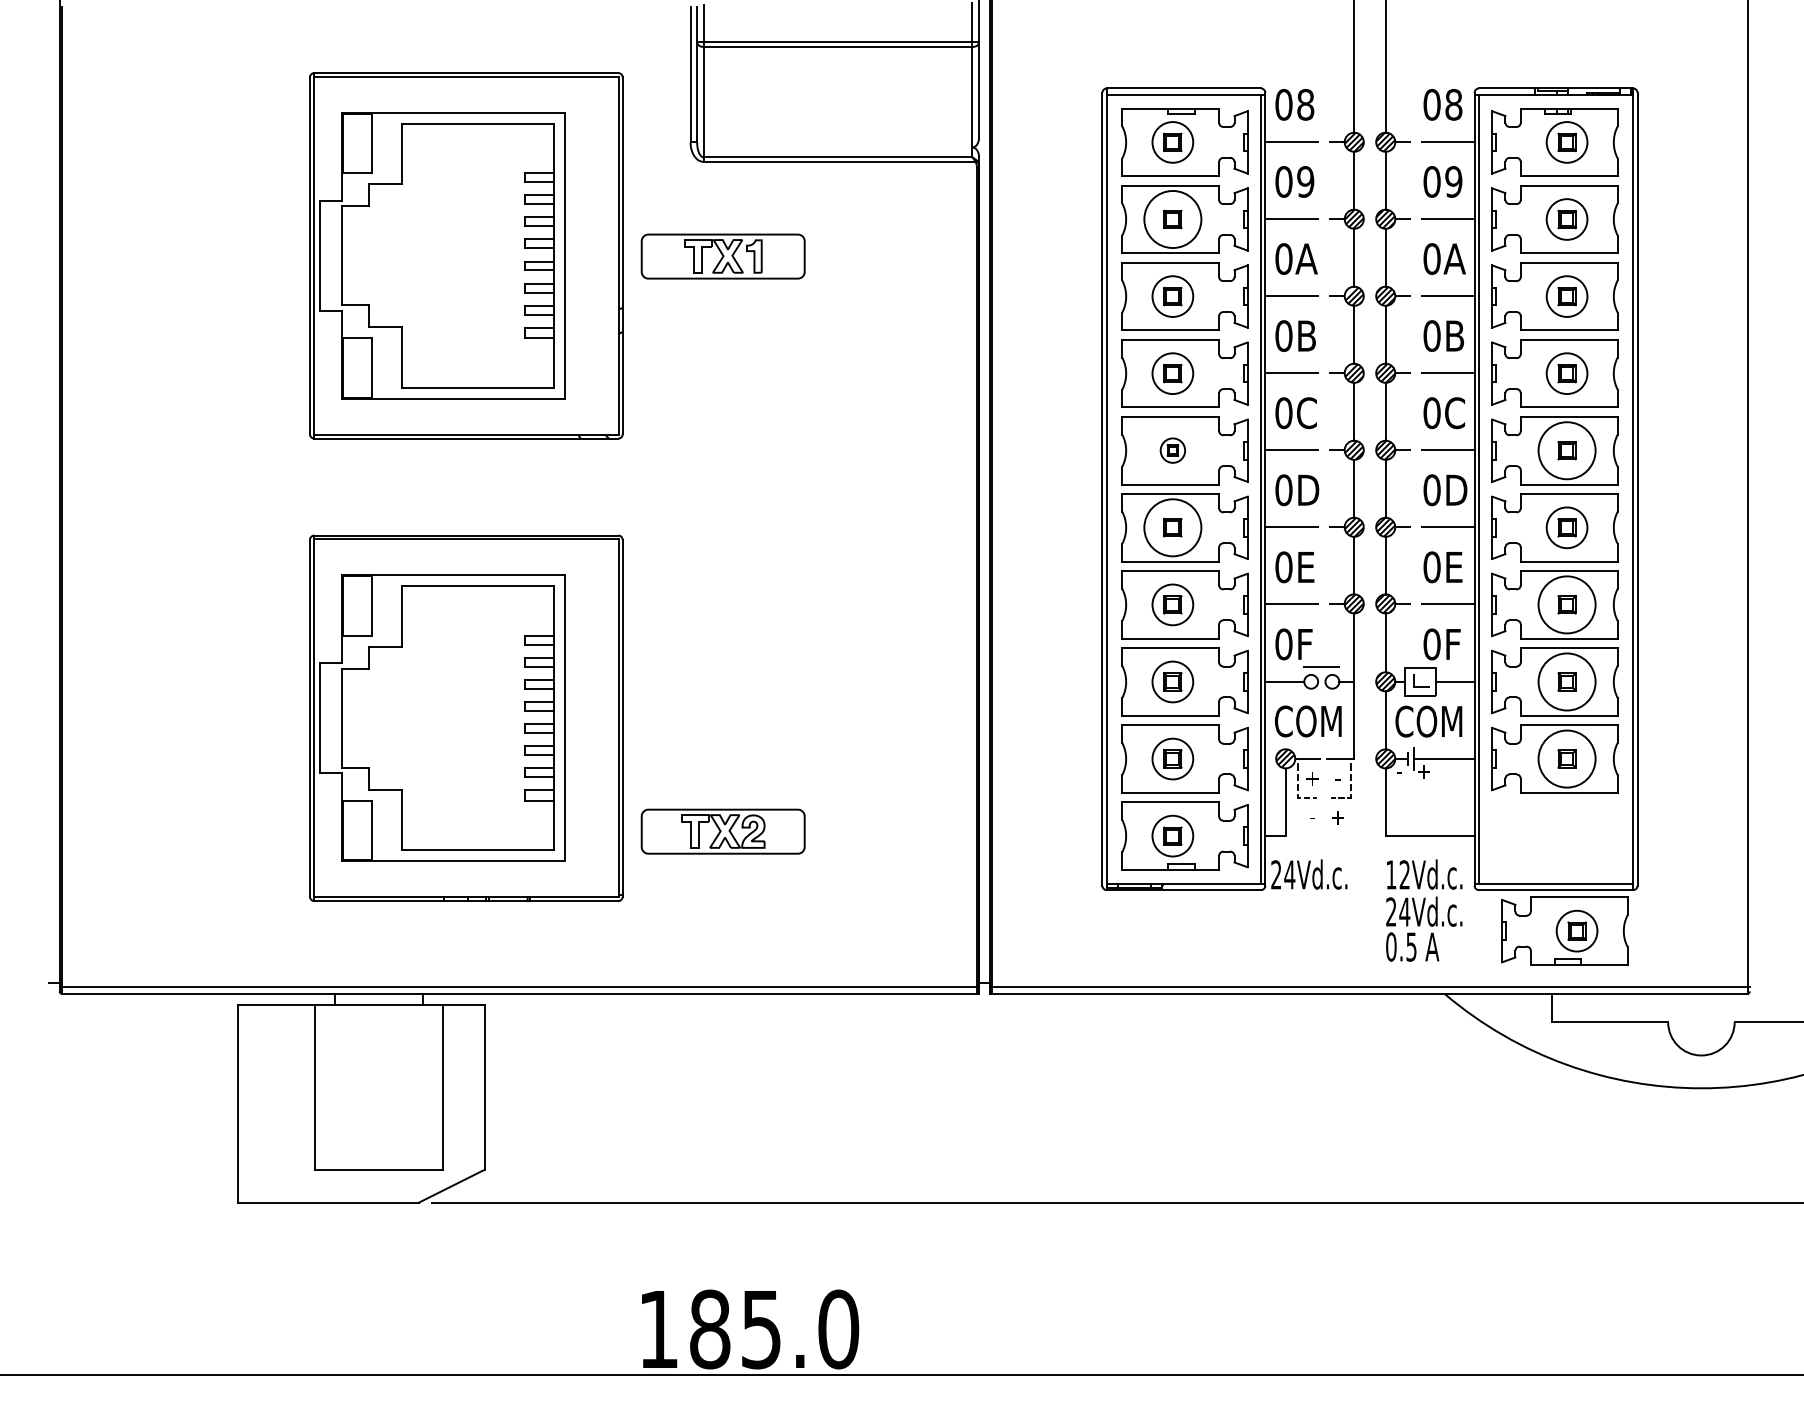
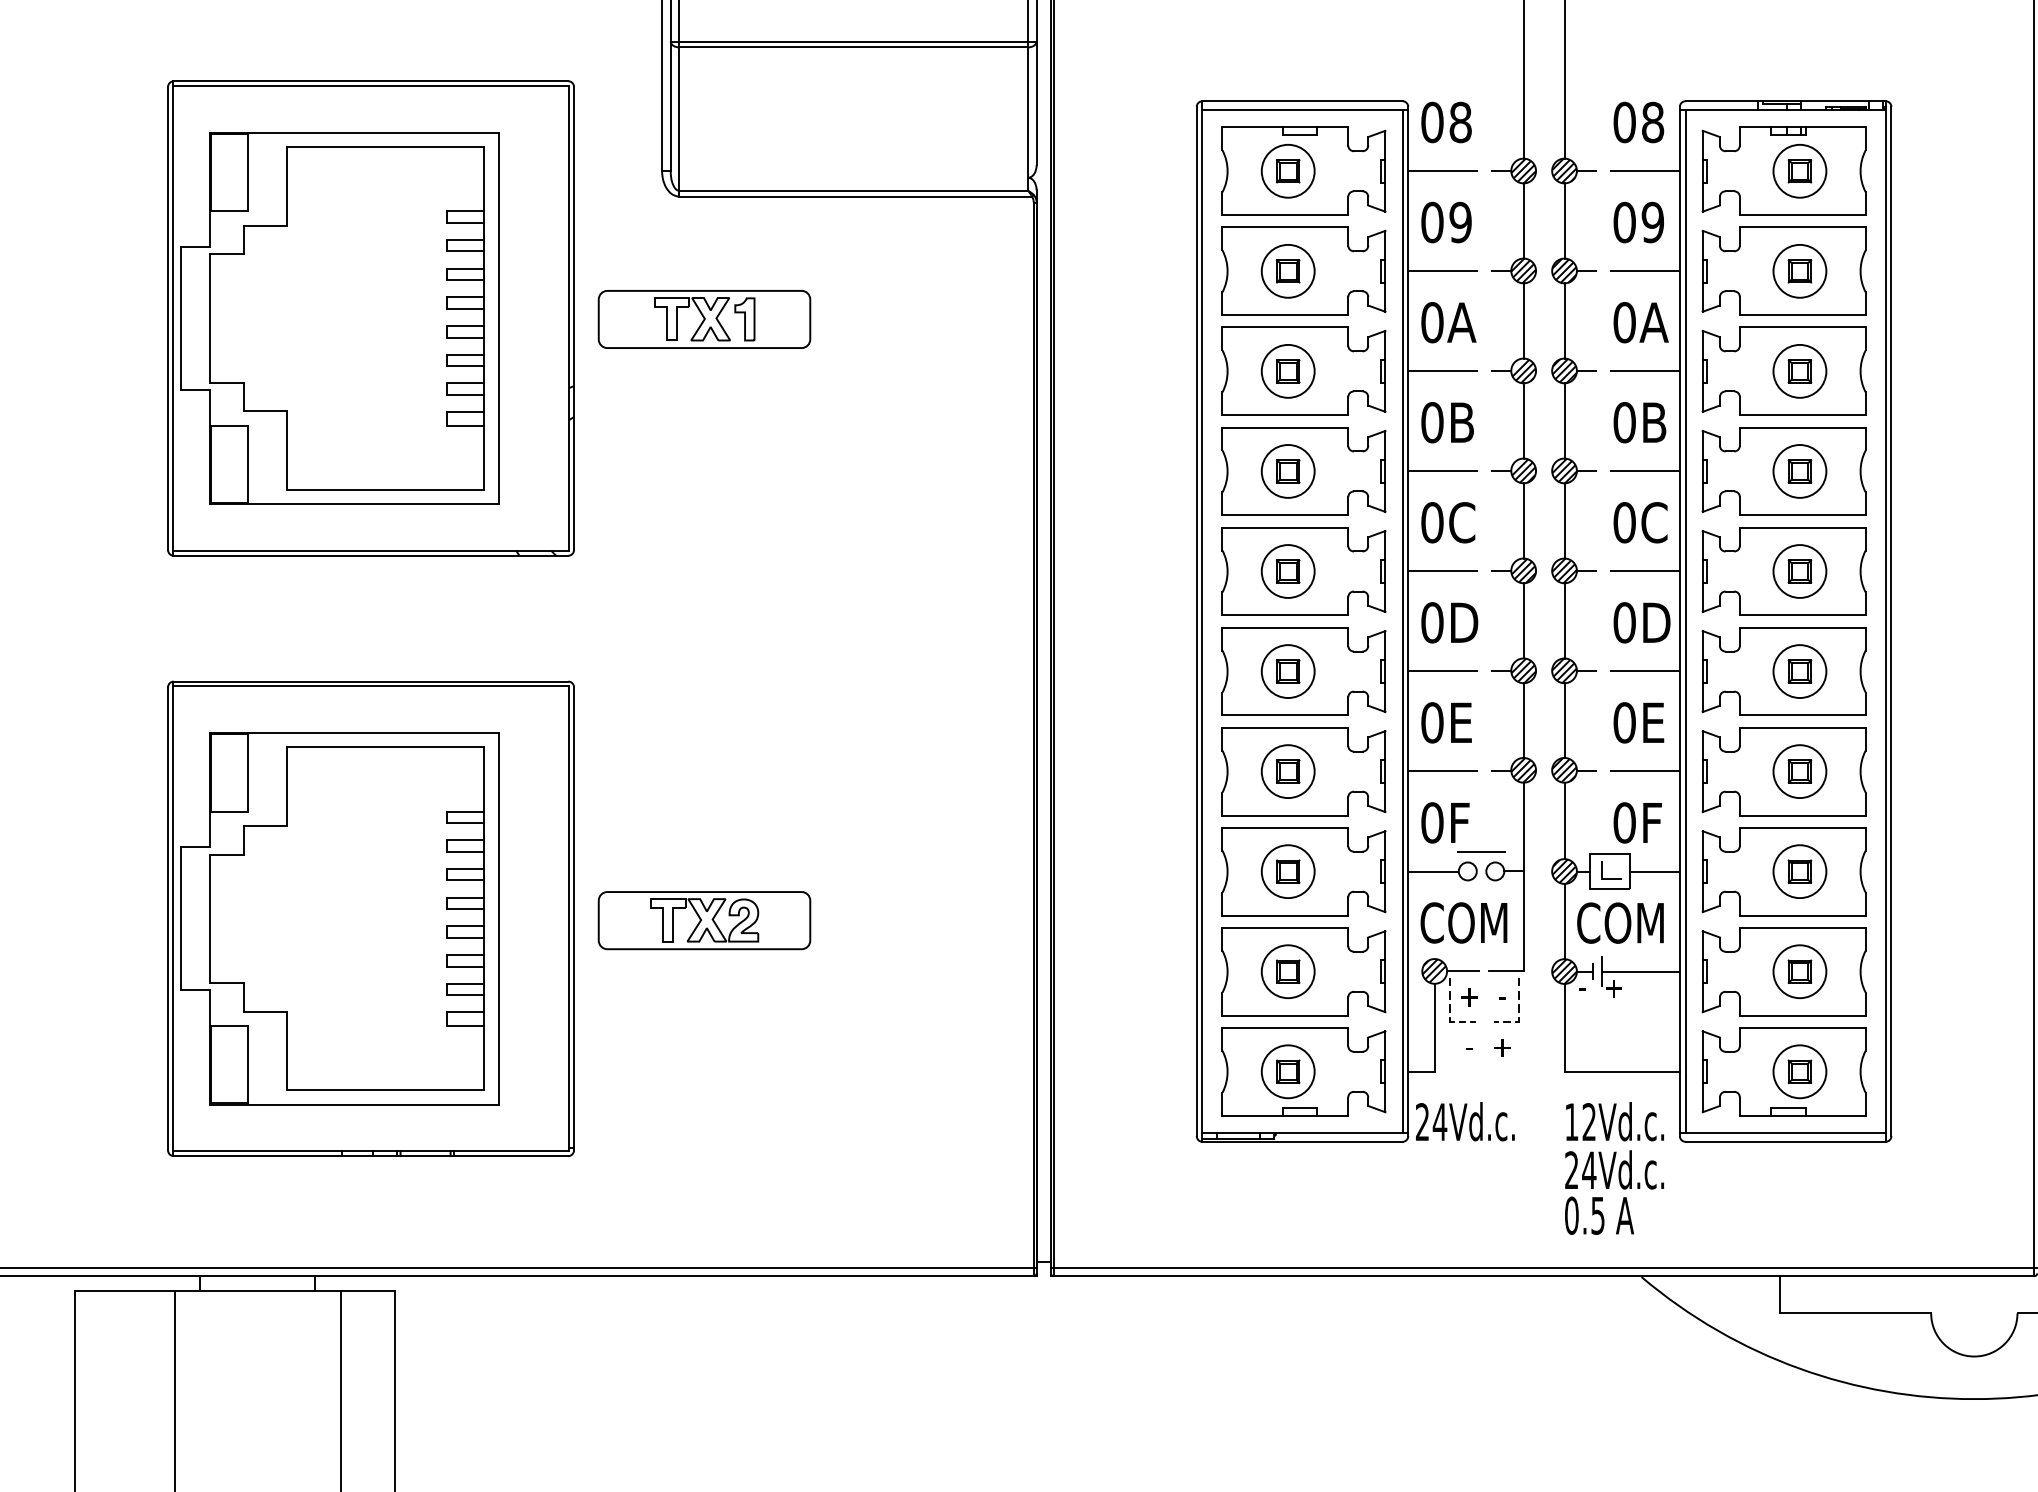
circle: (1172, 219) -> (1287, 271), size x0.71
part: (1172, 450) -> (1287, 571), size x1.67
circle: (1566, 450) -> (1799, 571), size x0.71
circle: (1172, 527) -> (1287, 671), size x0.71
circle: (1566, 604) -> (1799, 771), size x0.71
circle: (1566, 681) -> (1799, 871), size x0.71
circle: (1566, 758) -> (1799, 970), size x0.71
part: (722, 831) -> (703, 920), moved
part: (1564, 930) -> (1783, 1070), moved

